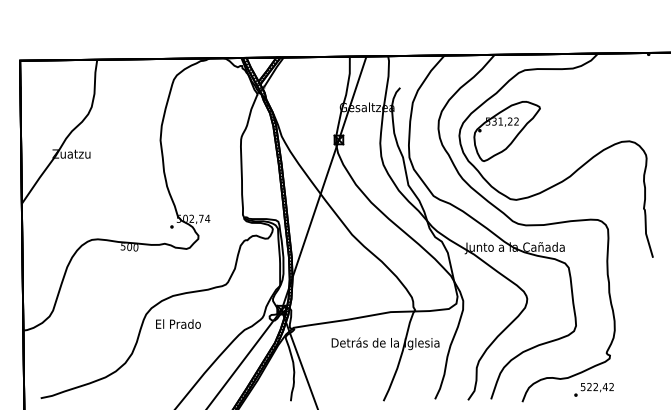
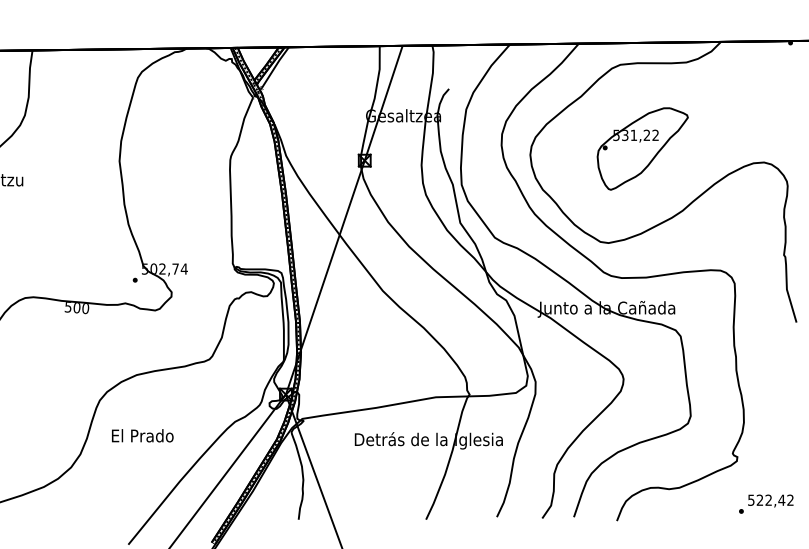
part: (506, 131) -> (641, 149), moved
text: (178, 323) -> (142, 434), moved
text: (593, 389) -> (765, 503), moved

